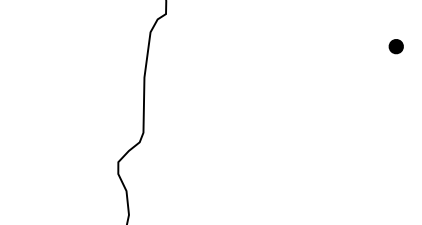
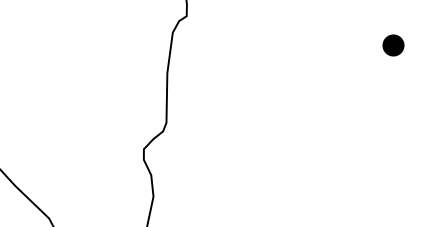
part: (396, 46) -> (393, 45), size x1.6

